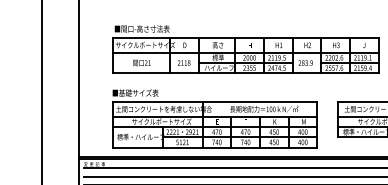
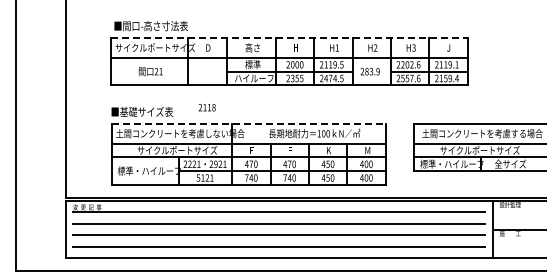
line: (246, 38) -> (290, 38), solid -> dashed
text: (183, 62) -> (206, 107), moved
line: (215, 101) -> (249, 123), solid -> dashed

